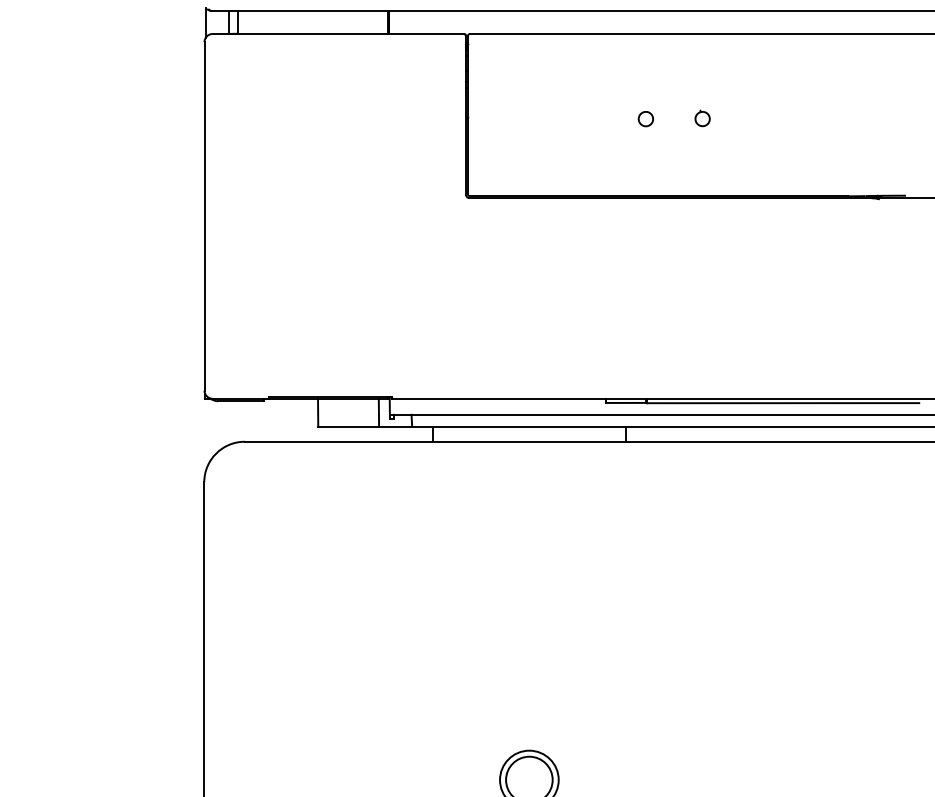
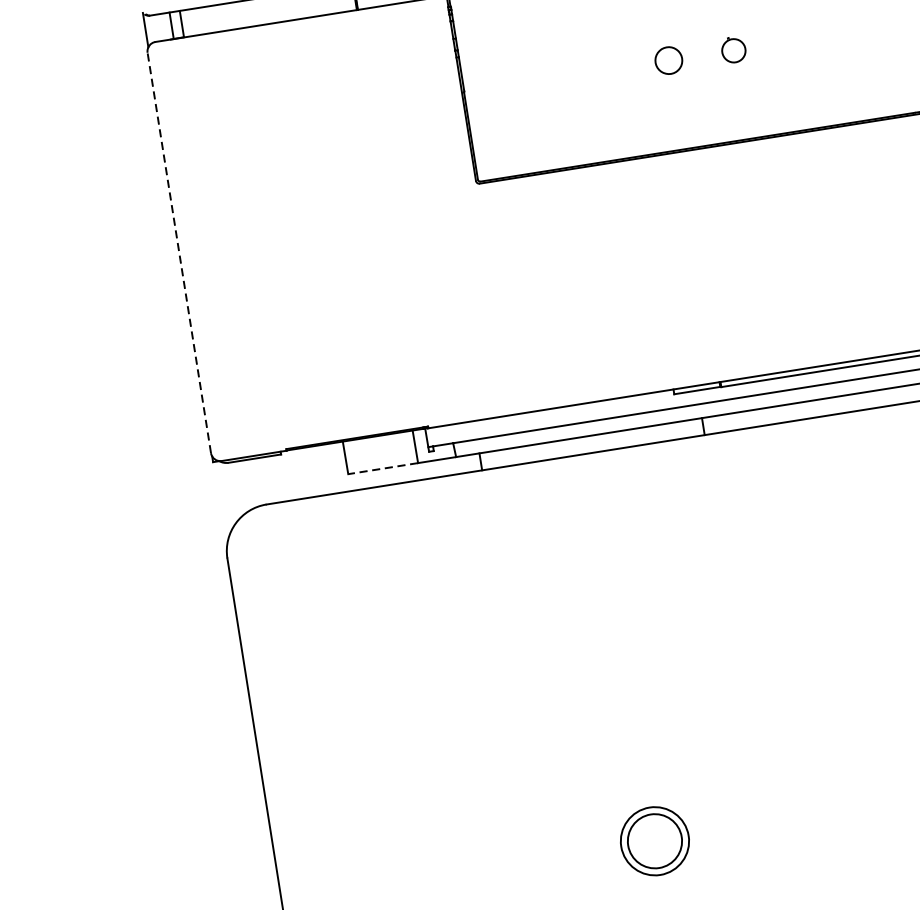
part: (702, 118) -> (733, 49), size x1.4
part: (645, 119) -> (668, 61), size x1.6
line: (204, 215) -> (179, 251), solid -> dashed
line: (348, 426) -> (382, 468), solid -> dashed

